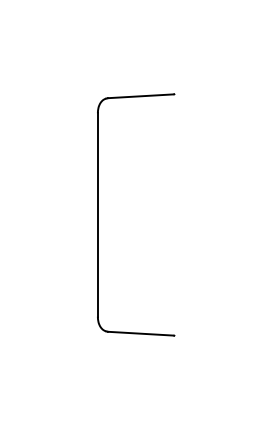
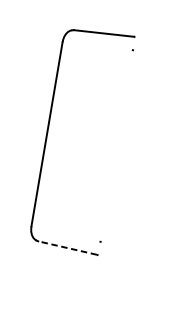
line: (140, 333) -> (67, 247), solid -> dashed

